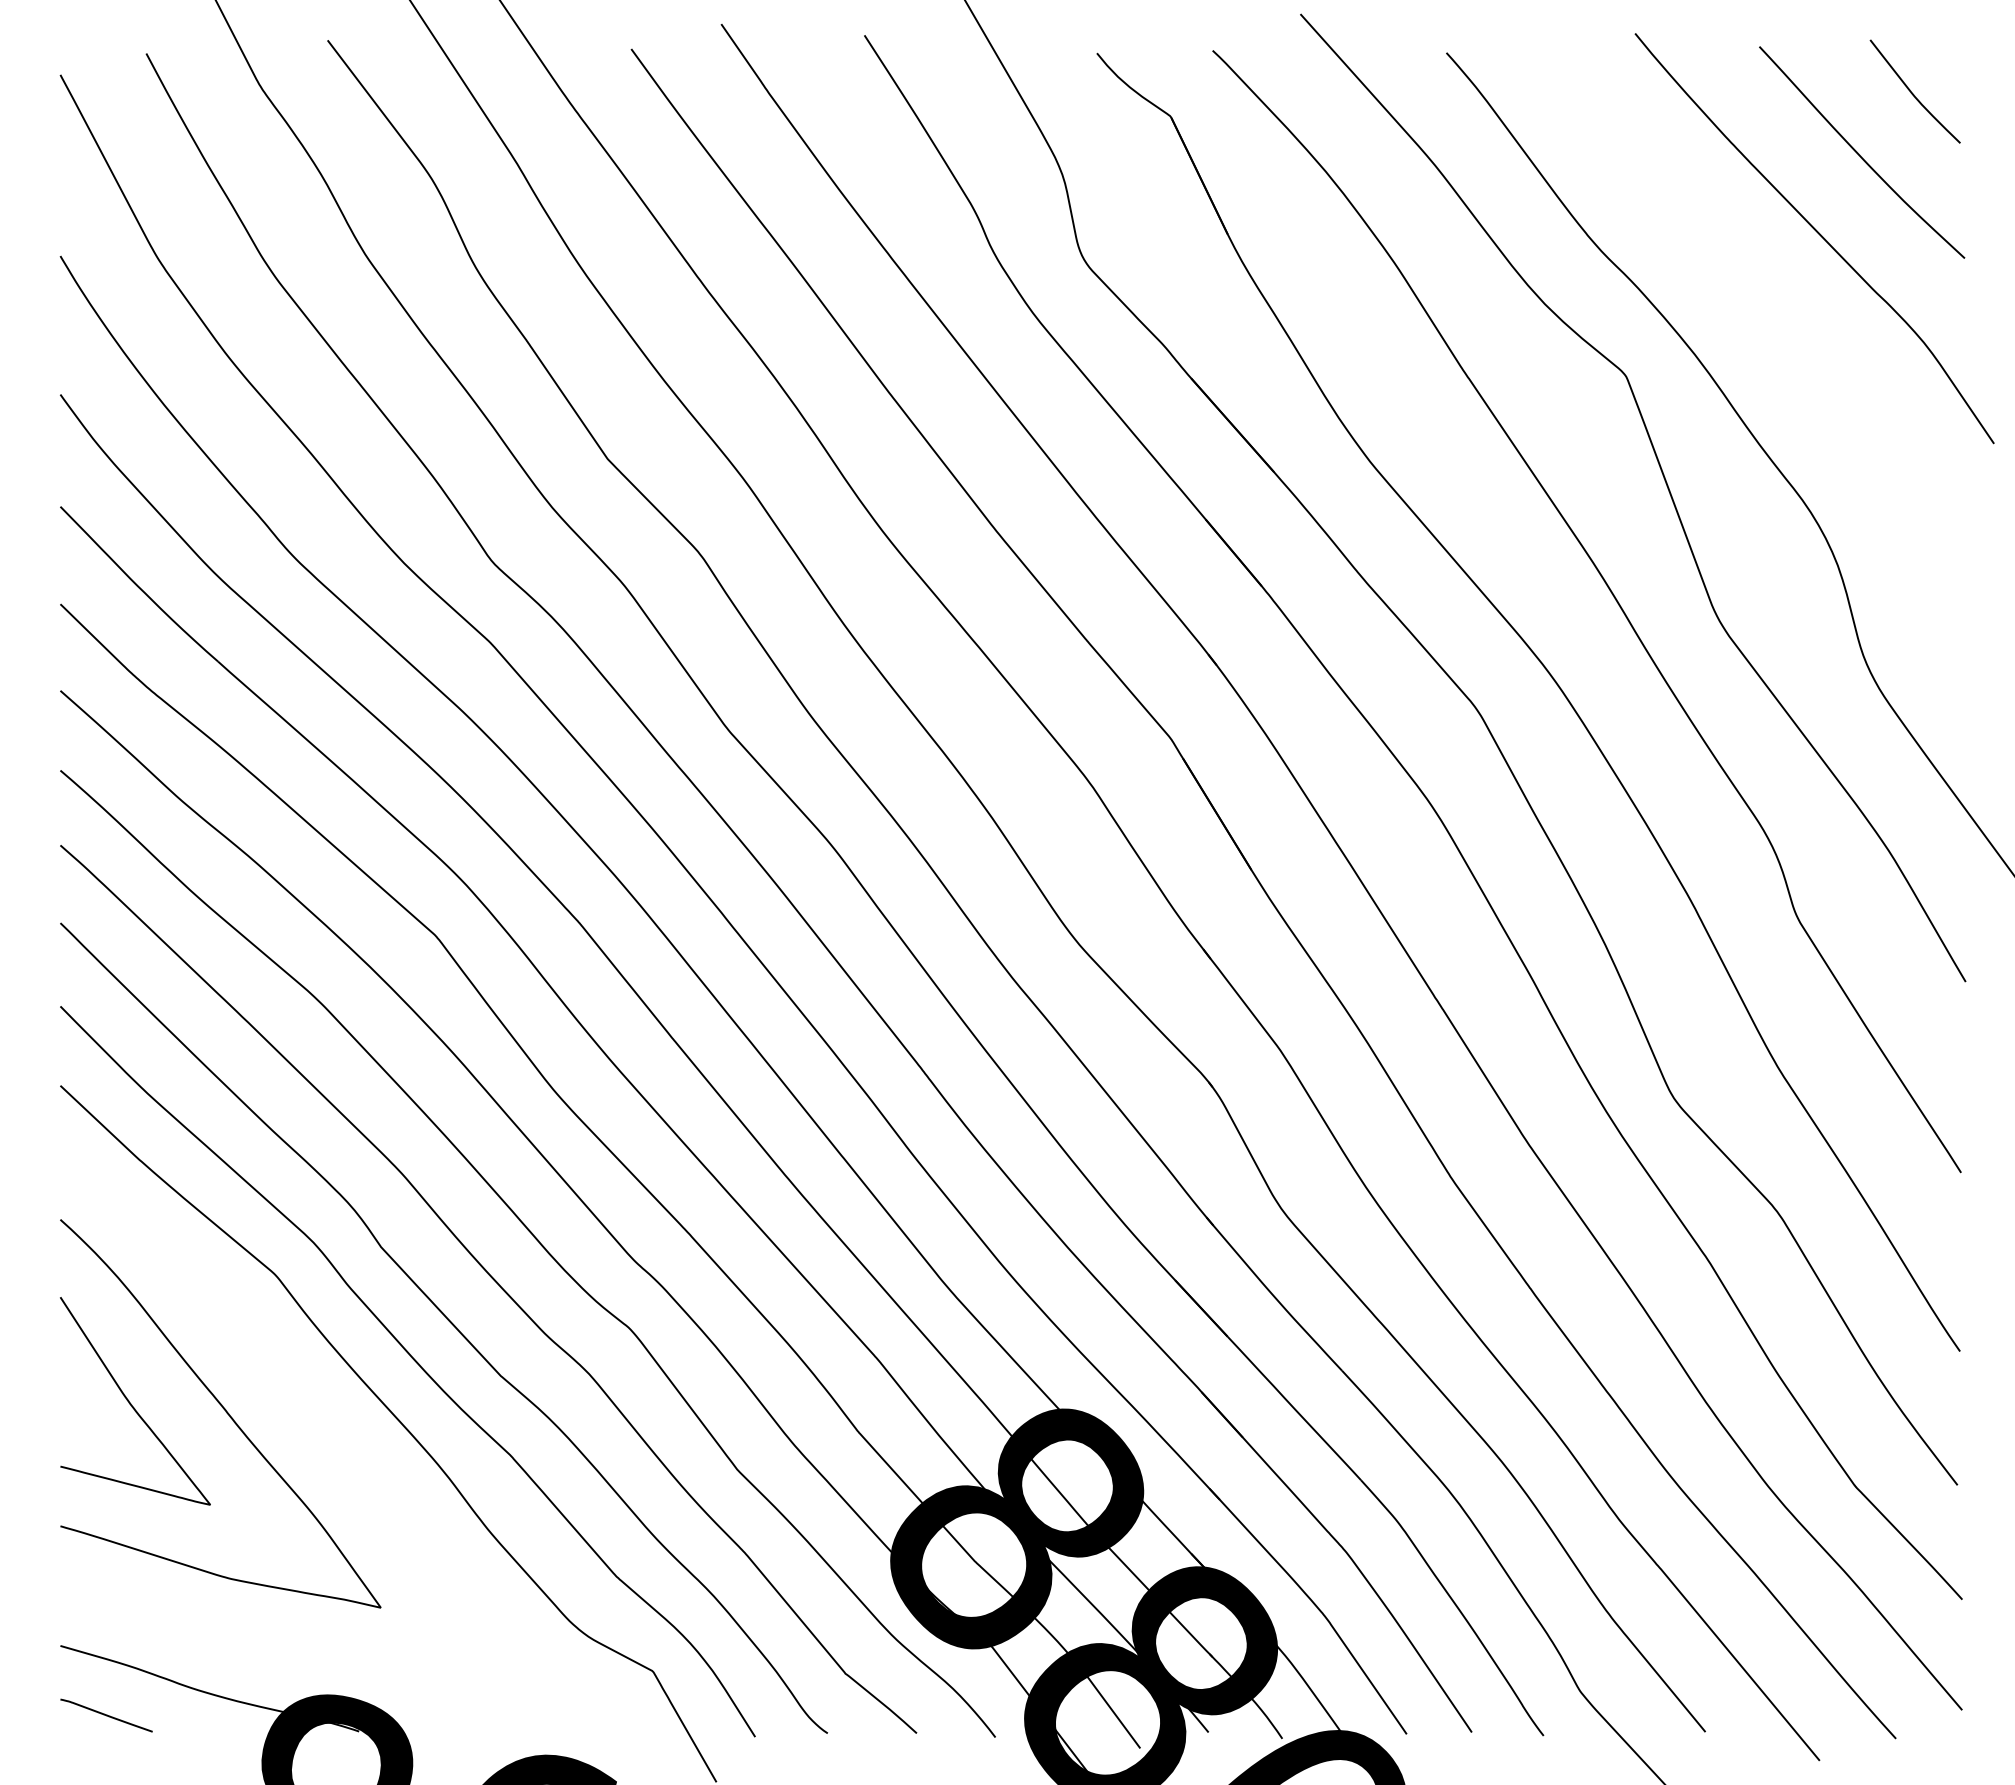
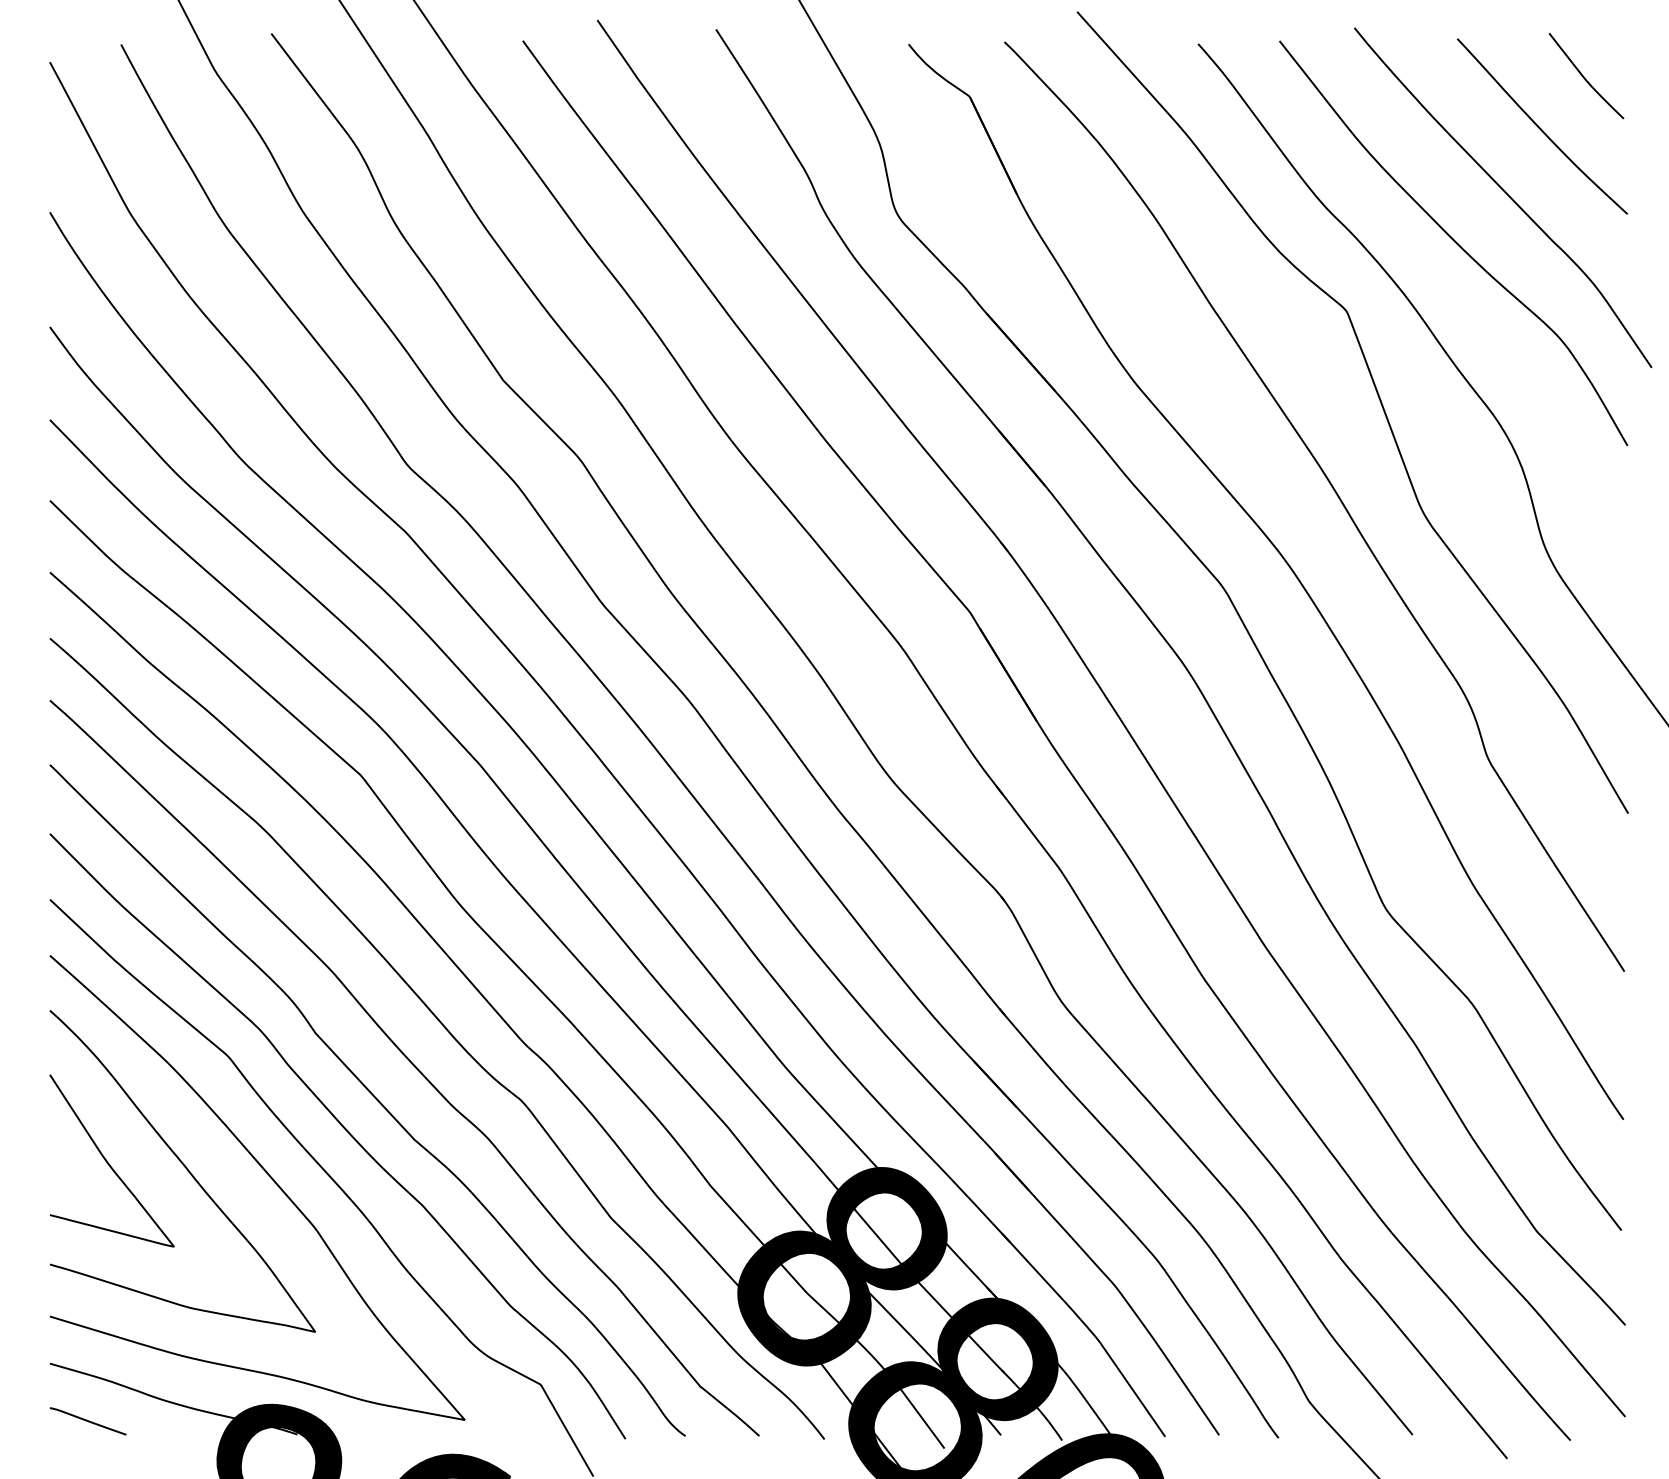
curve: (1755, 291) -> (1454, 241), added
curve: (324, 1419) -> (268, 1176), added

